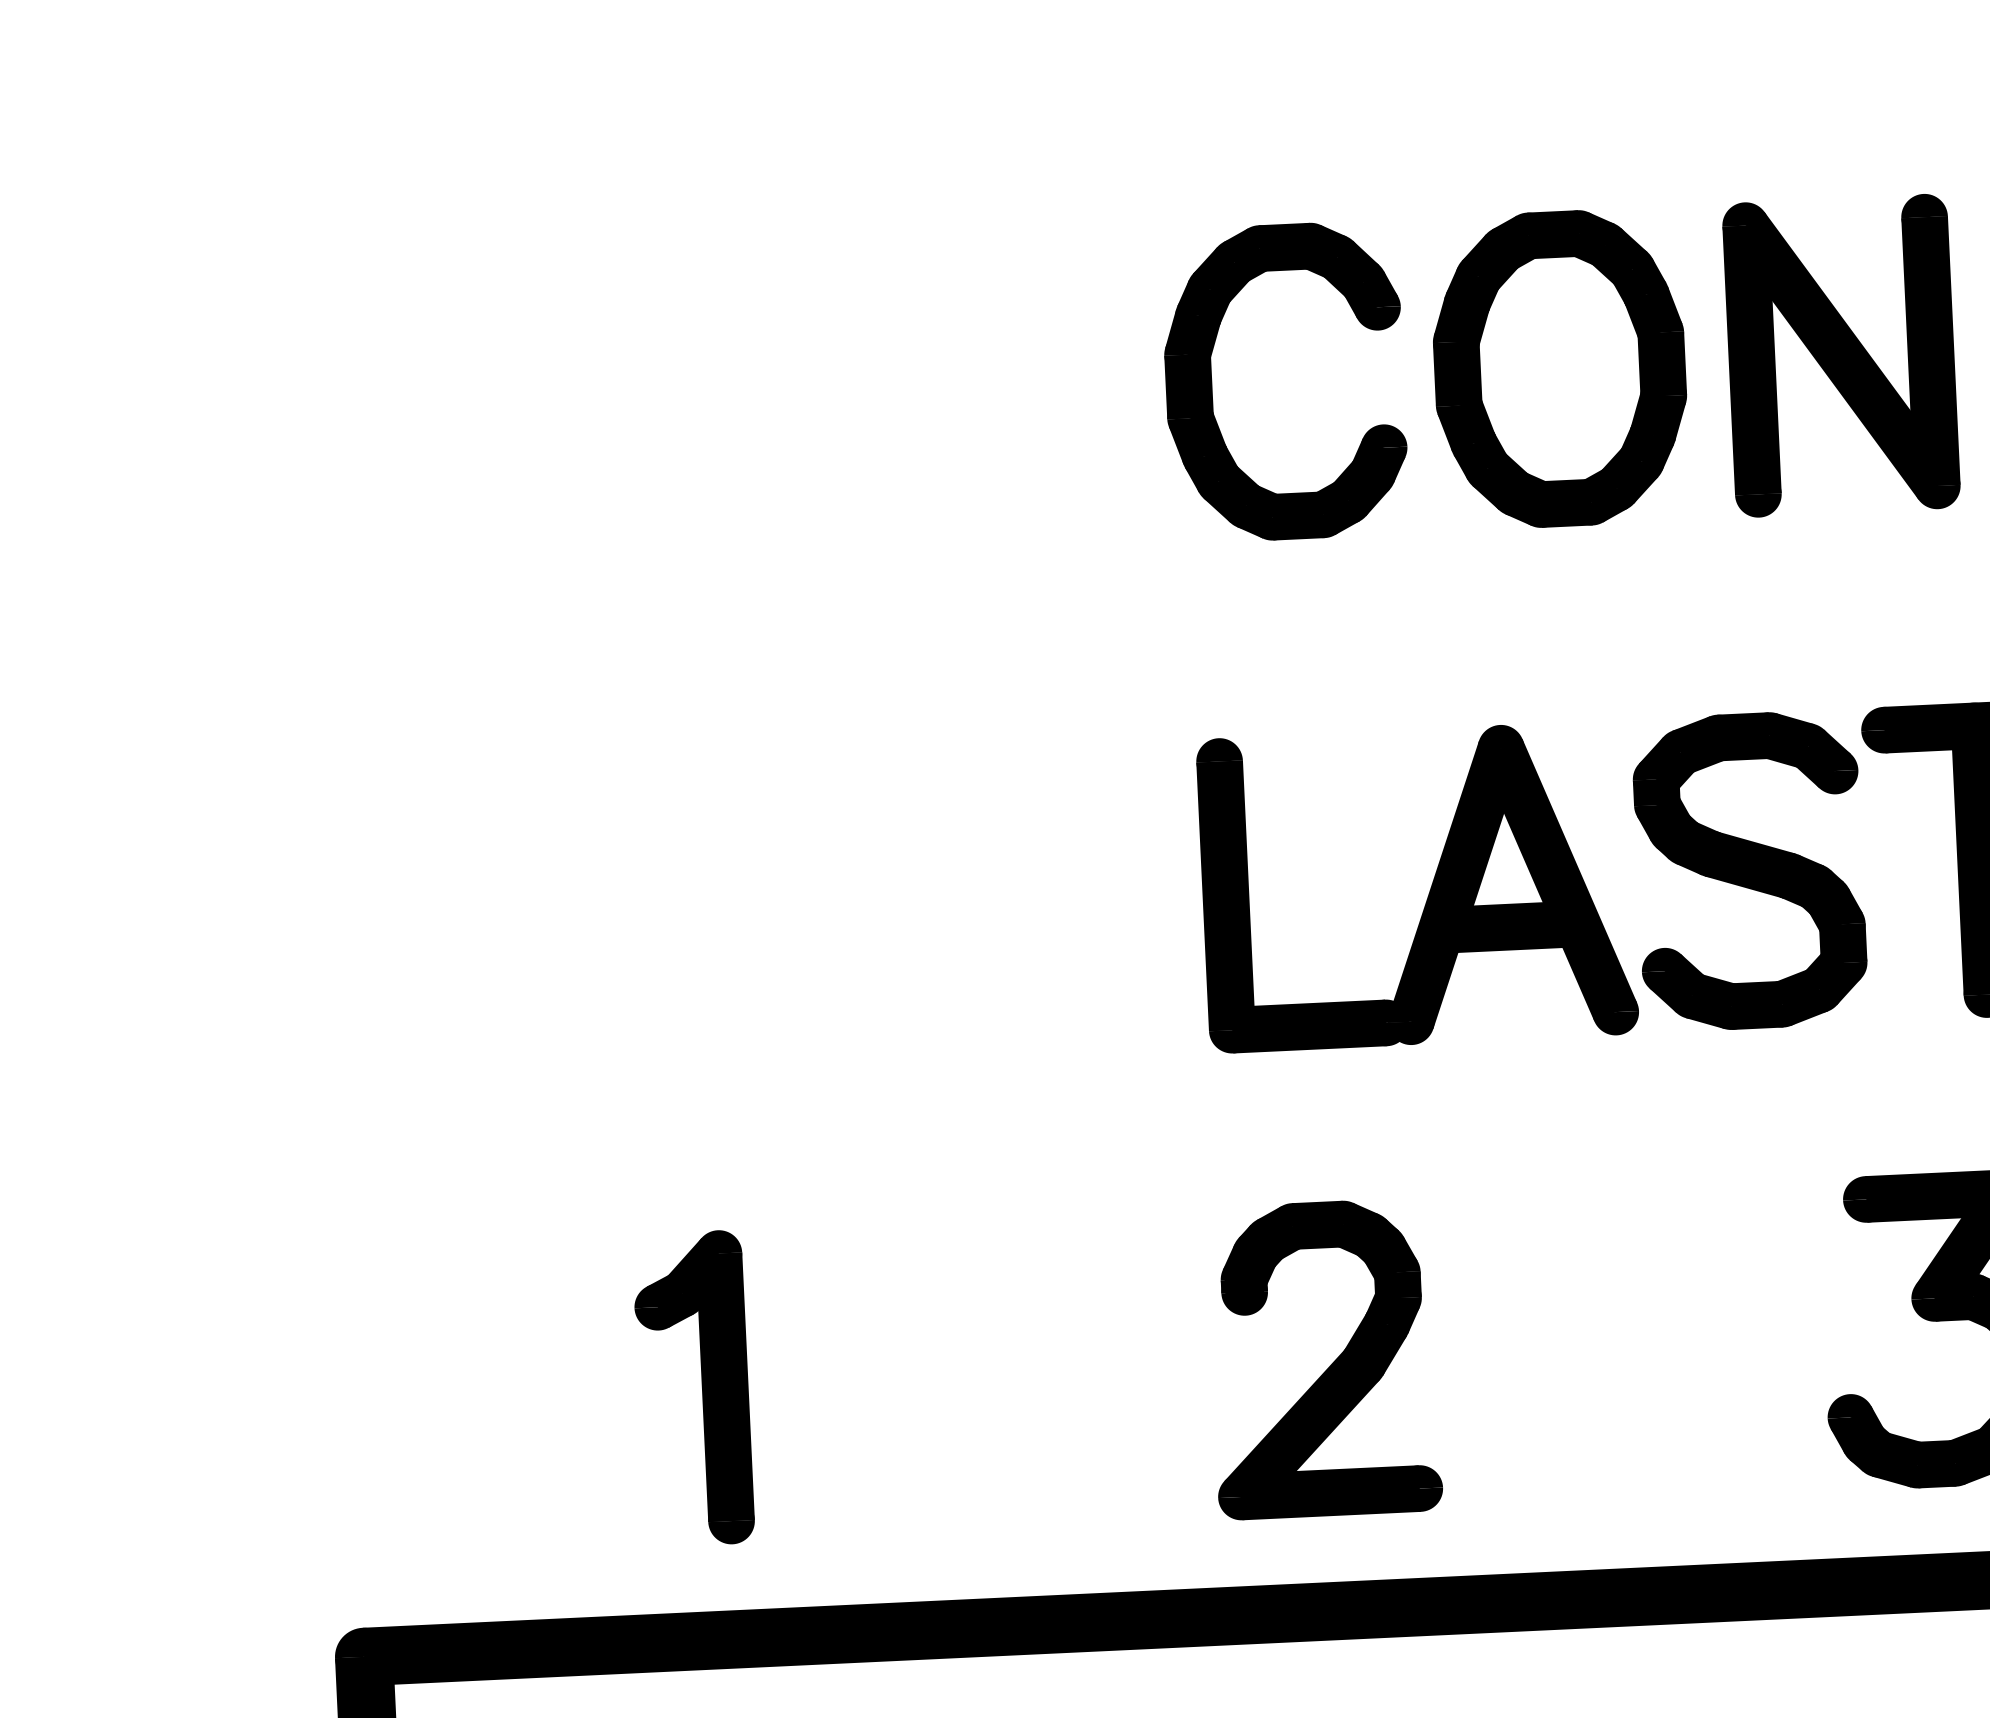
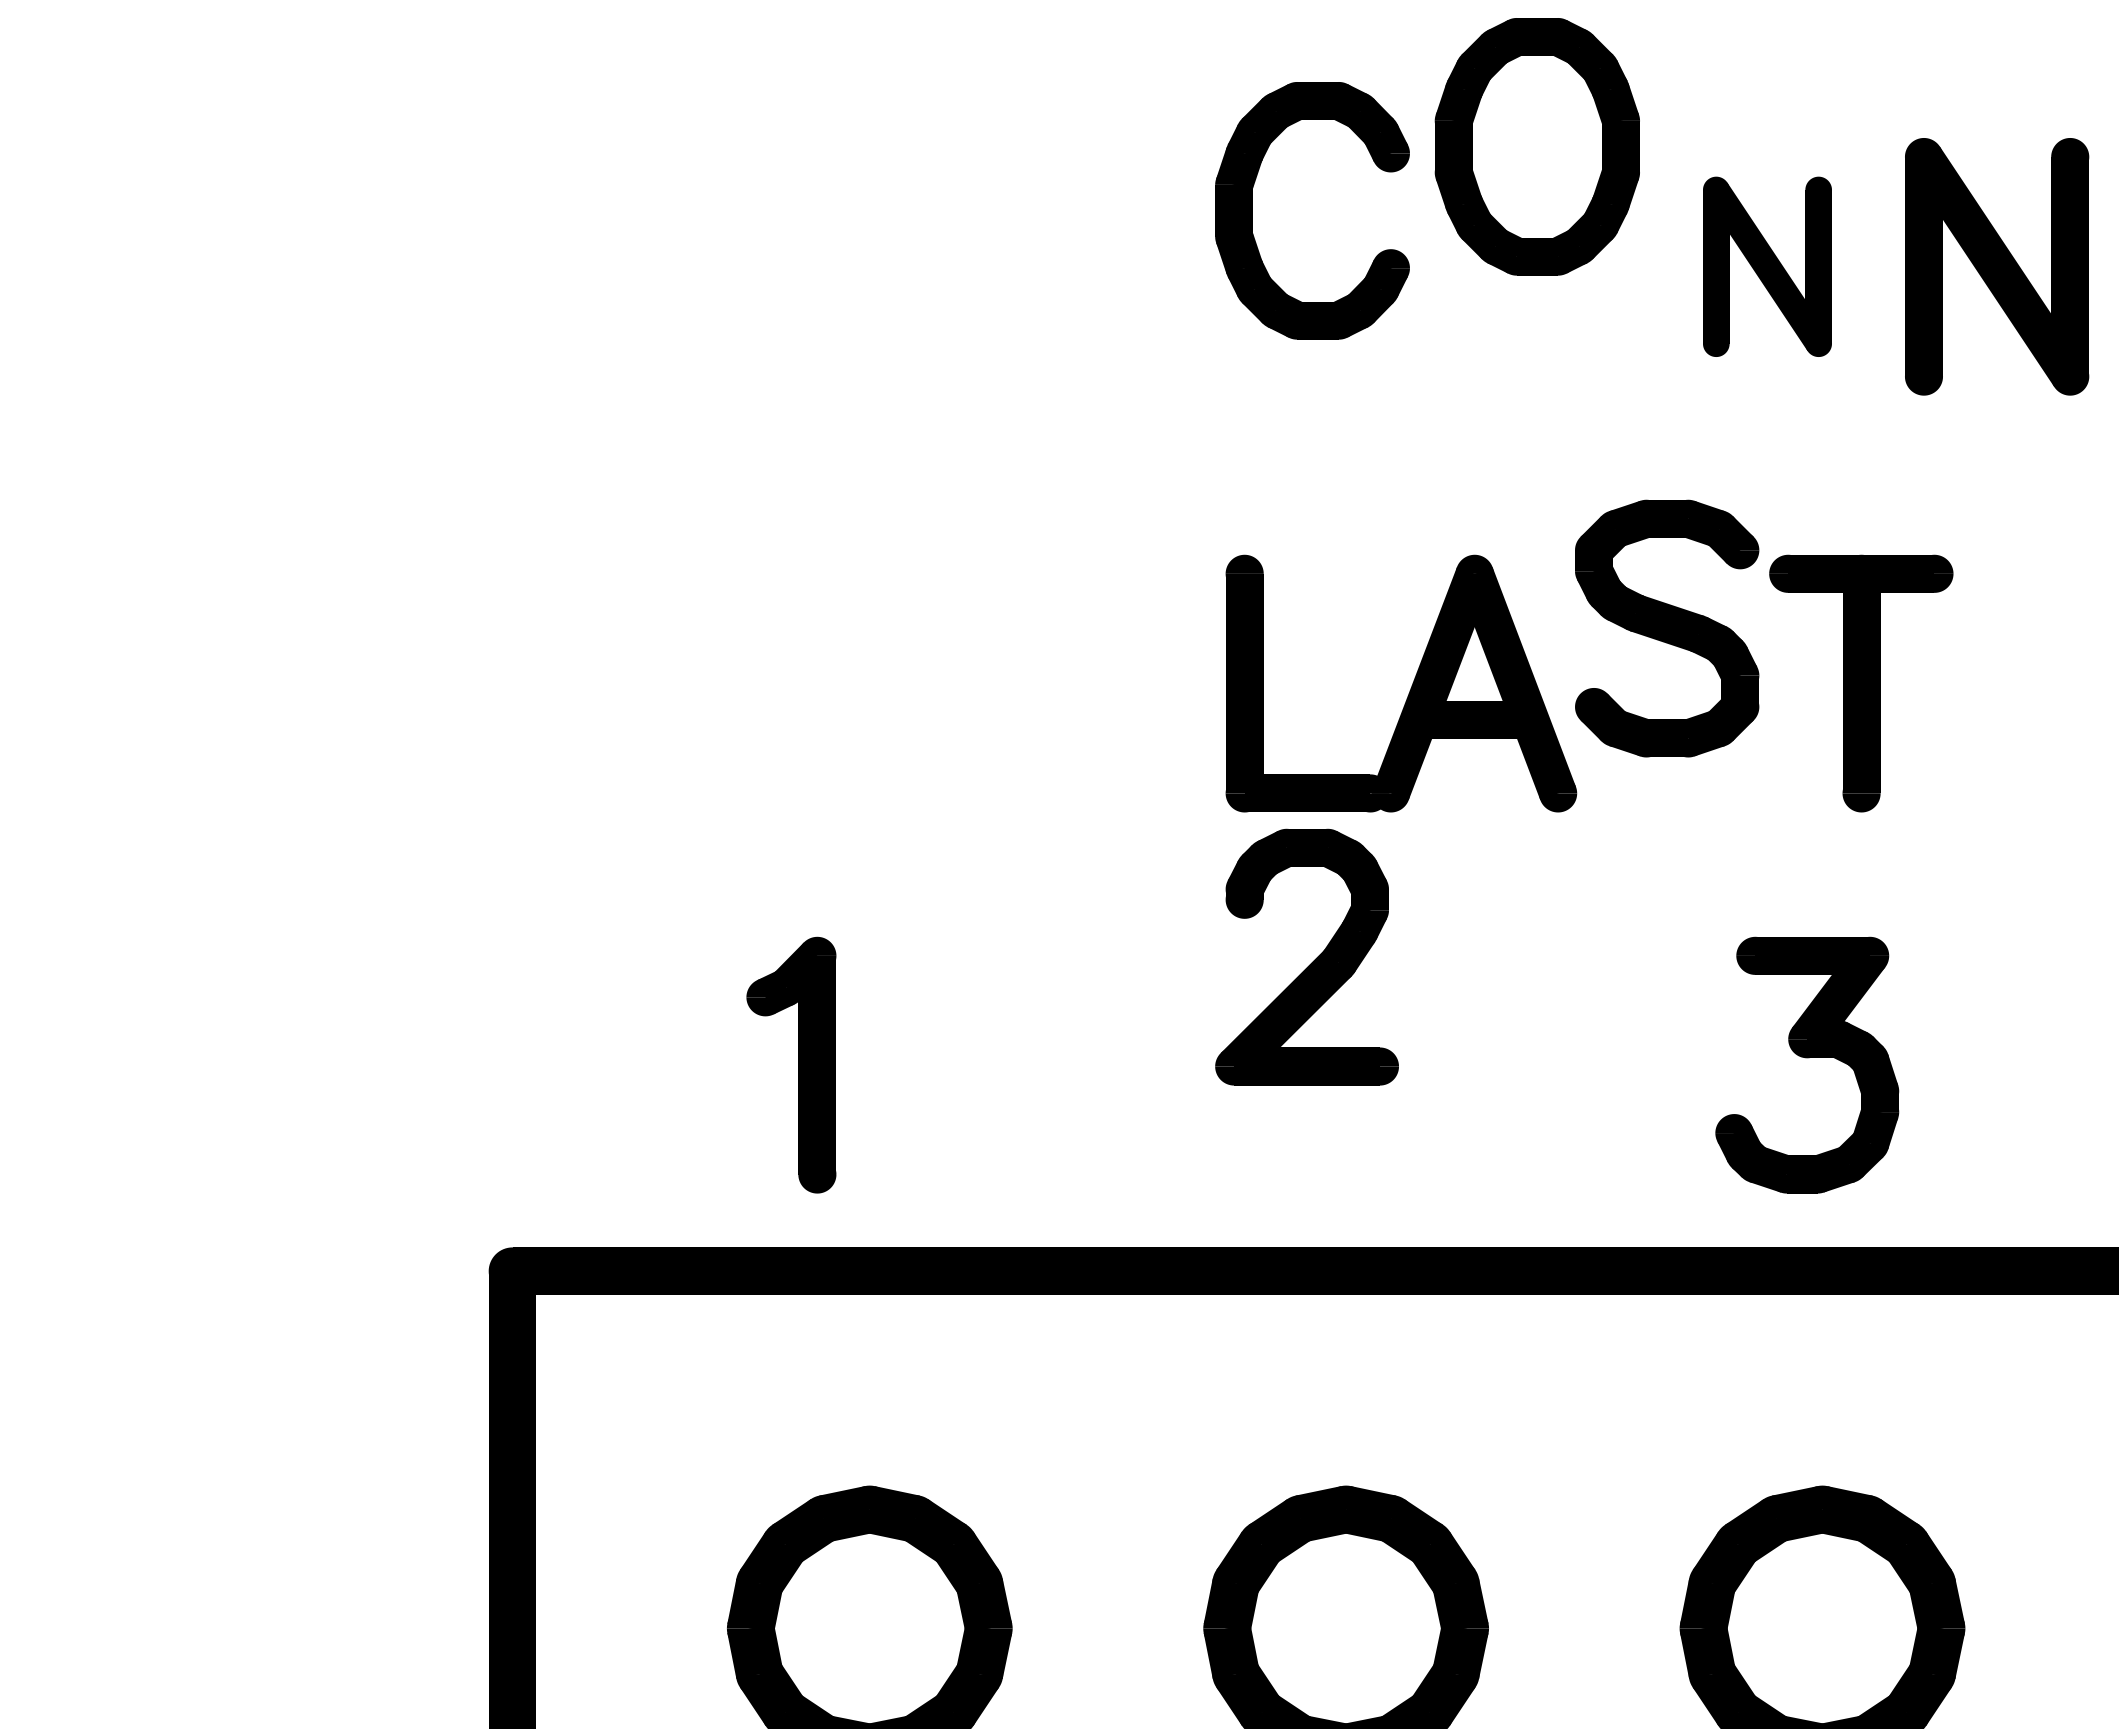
part: (1841, 355) -> (1767, 266), size x0.7
part: (1558, 368) -> (1536, 146), moved
part: (1211, 385) -> (1252, 210), moved
part: (1750, 870) -> (1667, 628), moved
part: (1331, 1363) -> (1312, 961), moved

